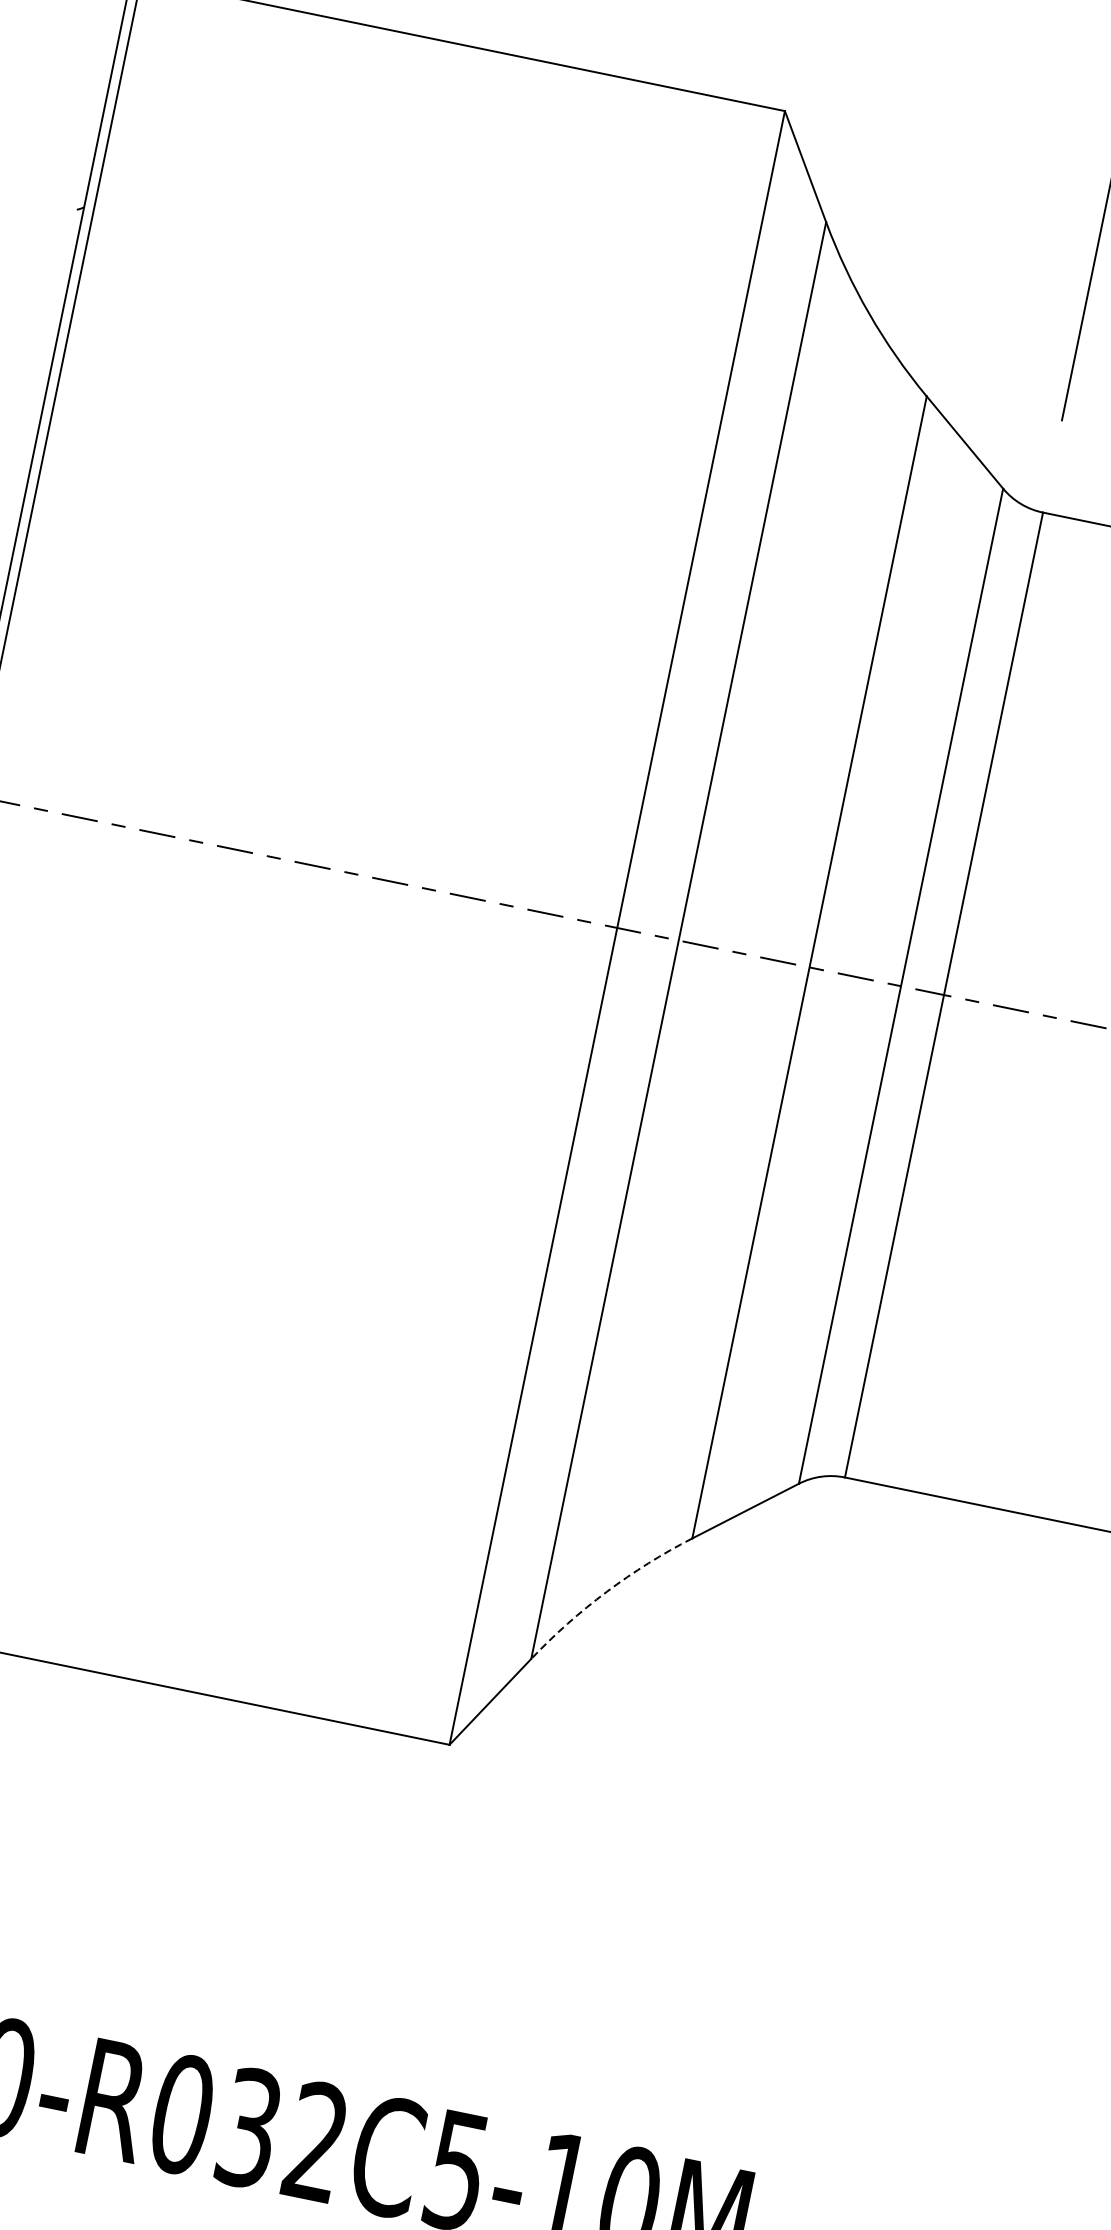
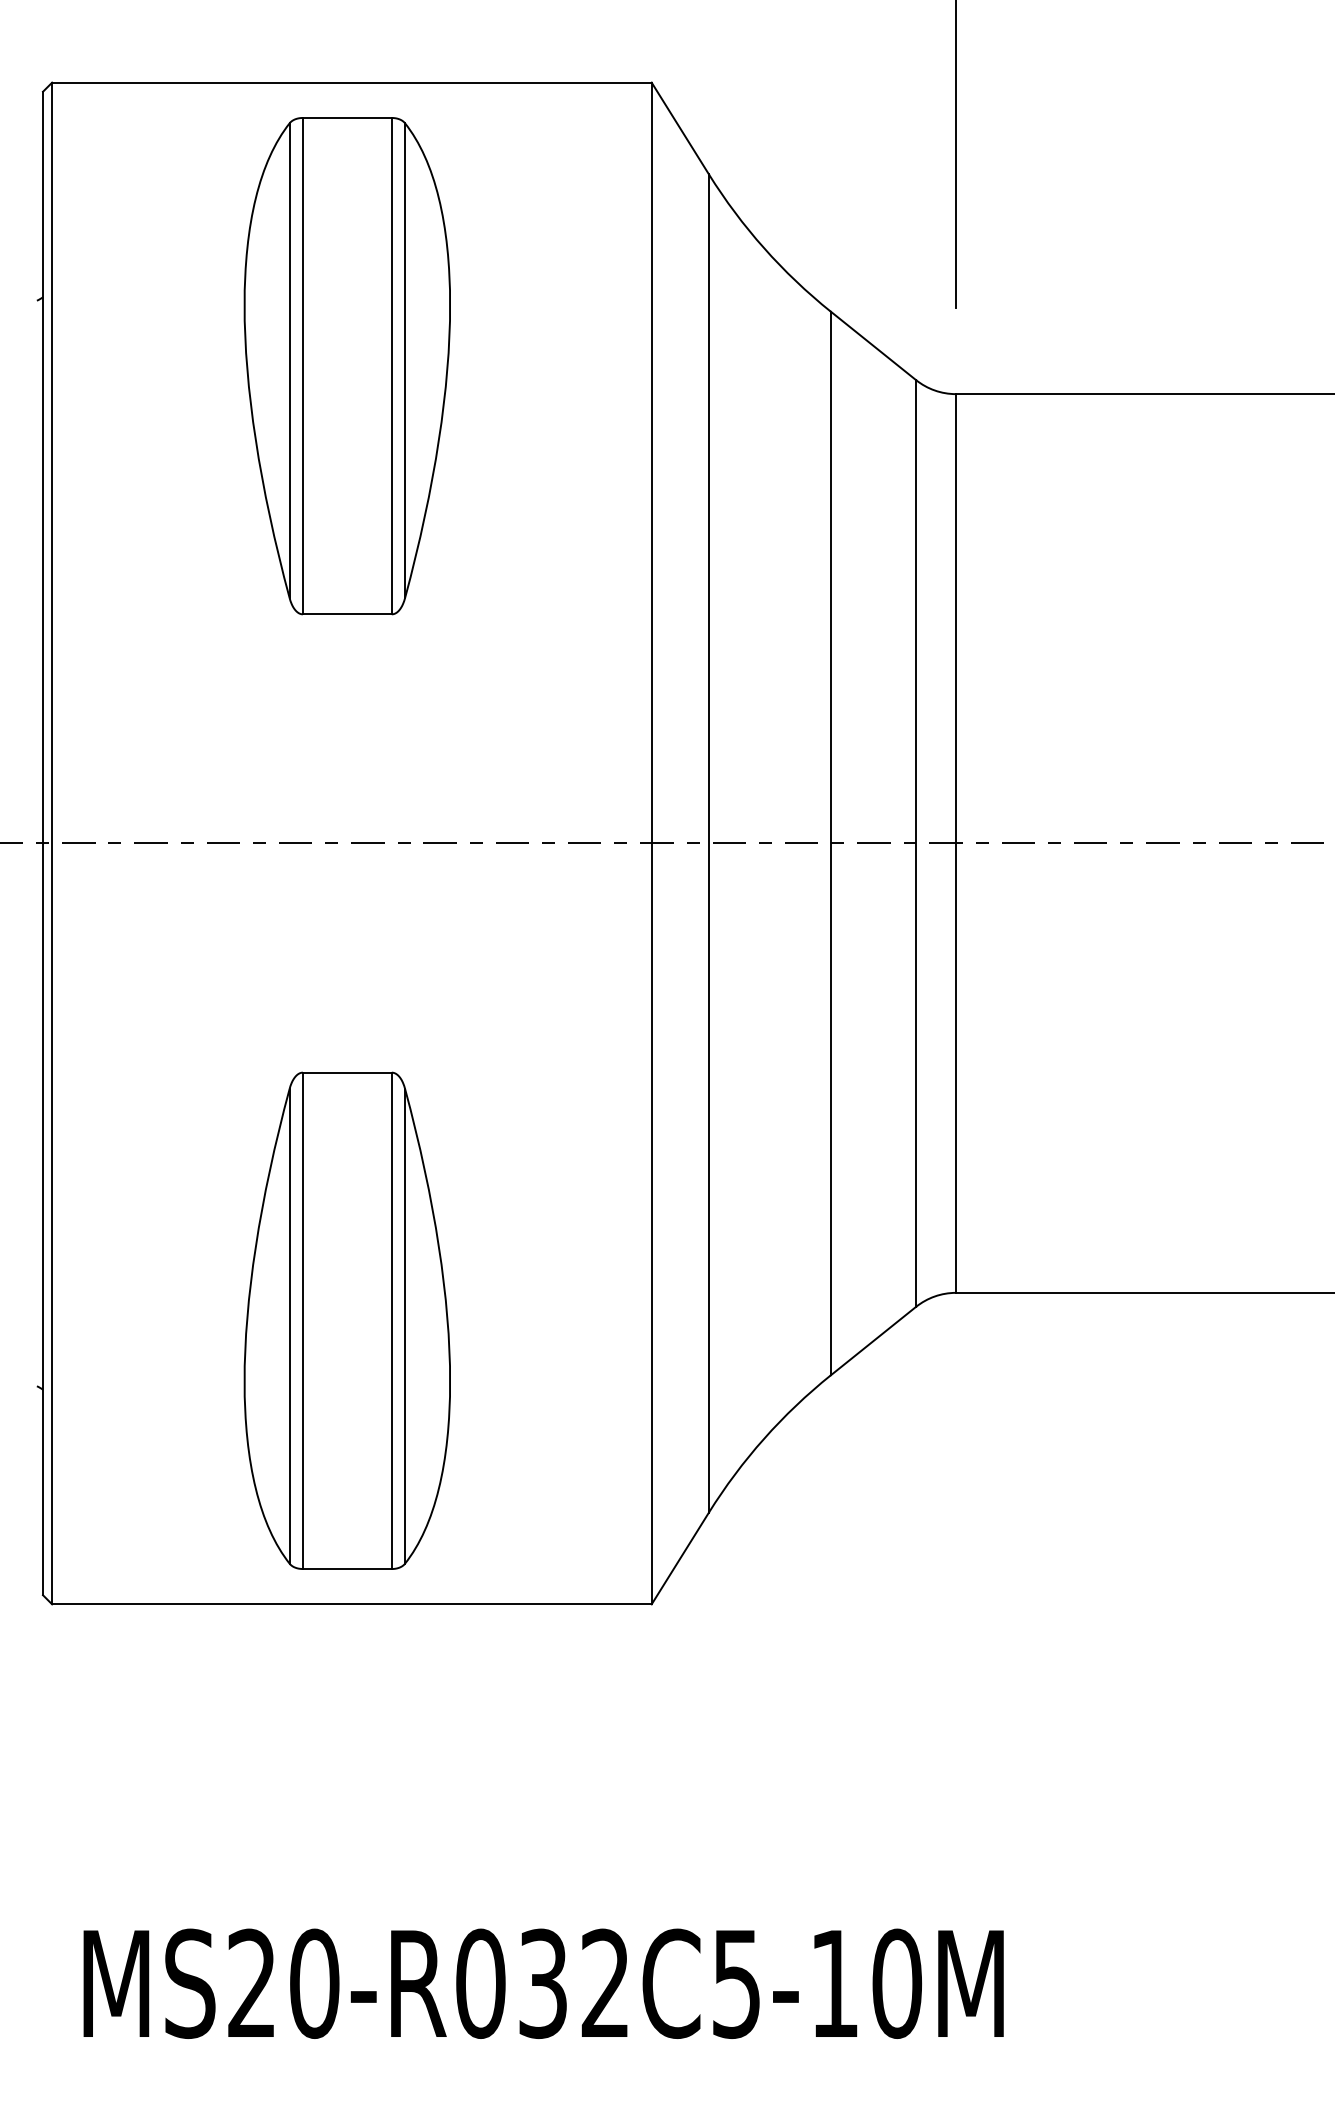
part: (394, 348) -> (346, 366), added
part: (184, 1372) -> (346, 1320), added
arc: (607, 1591) -> (764, 1438), dashed -> solid

